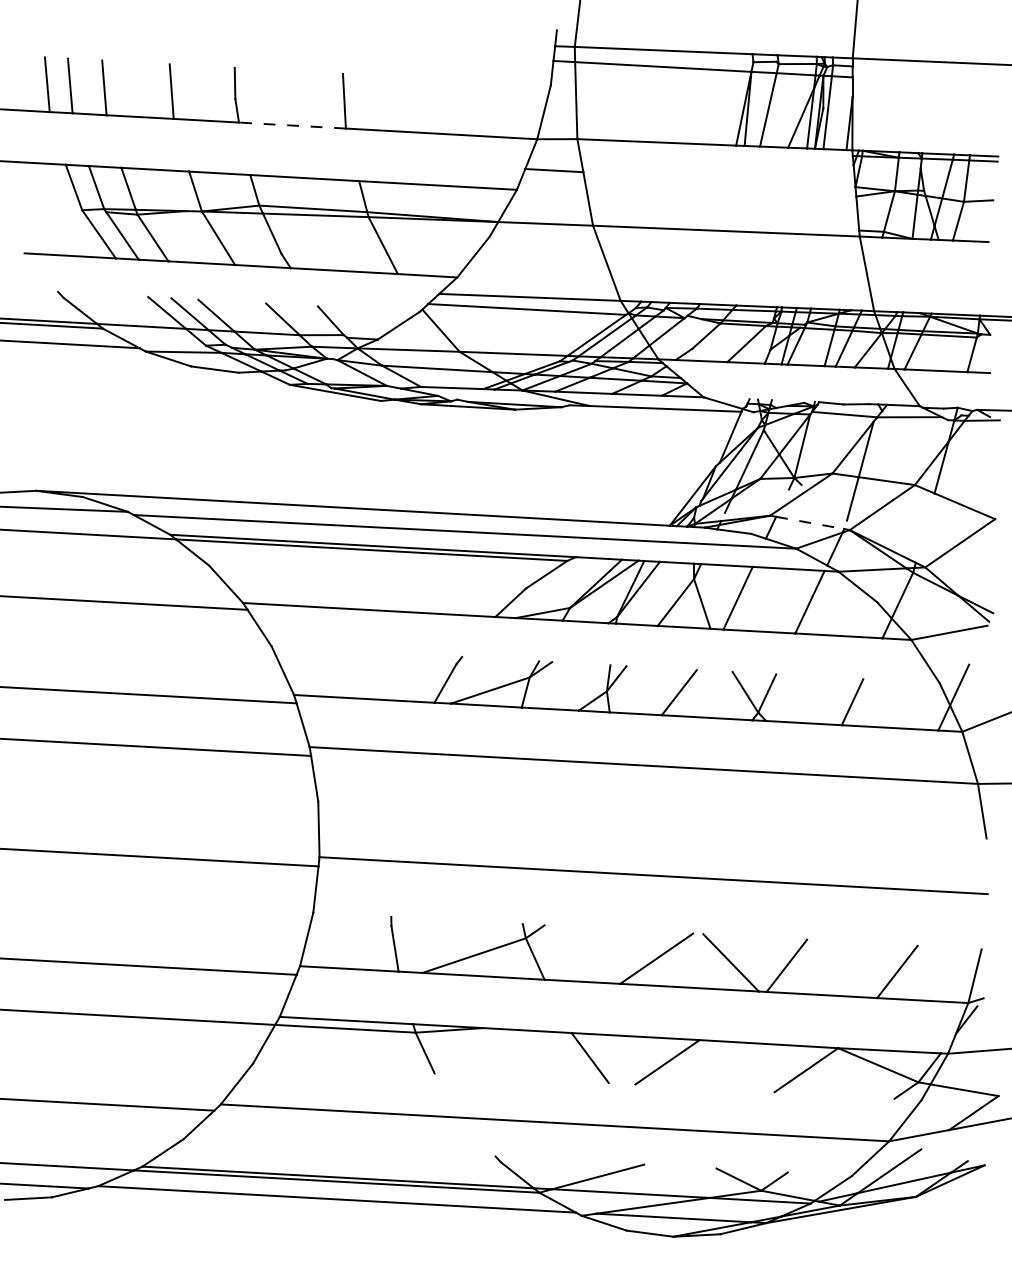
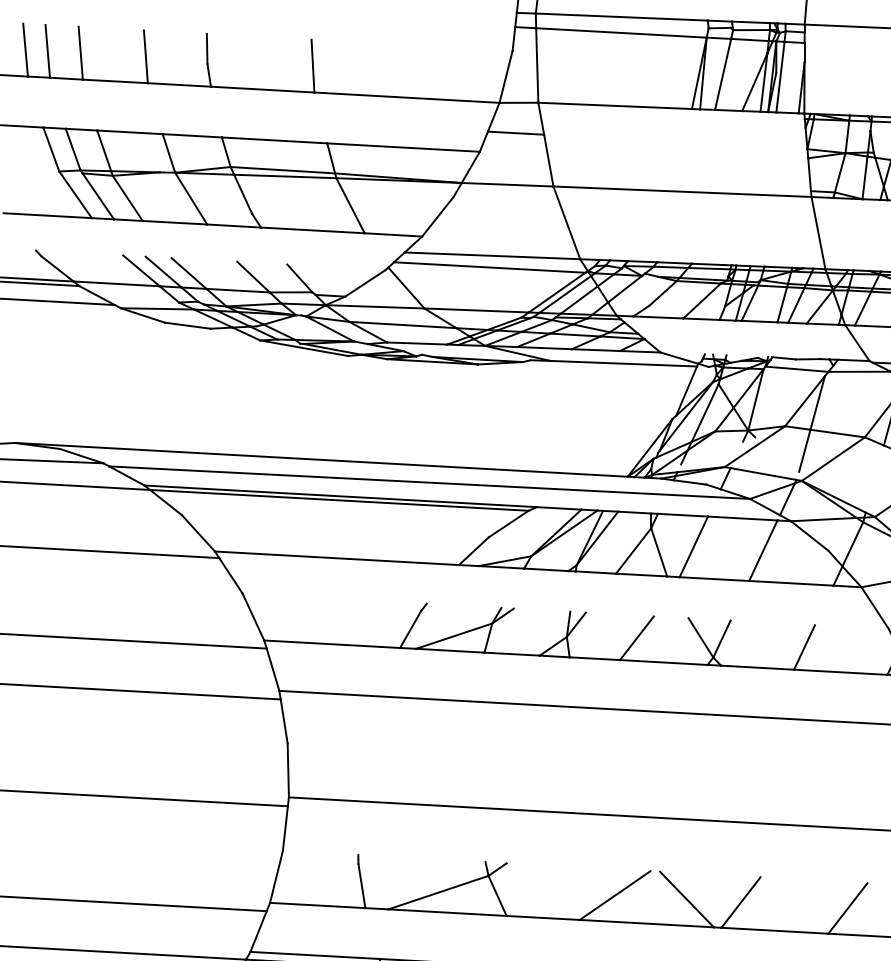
line: (292, 125) -> (262, 89), dashed -> solid
line: (810, 522) -> (763, 473), dashed -> solid

